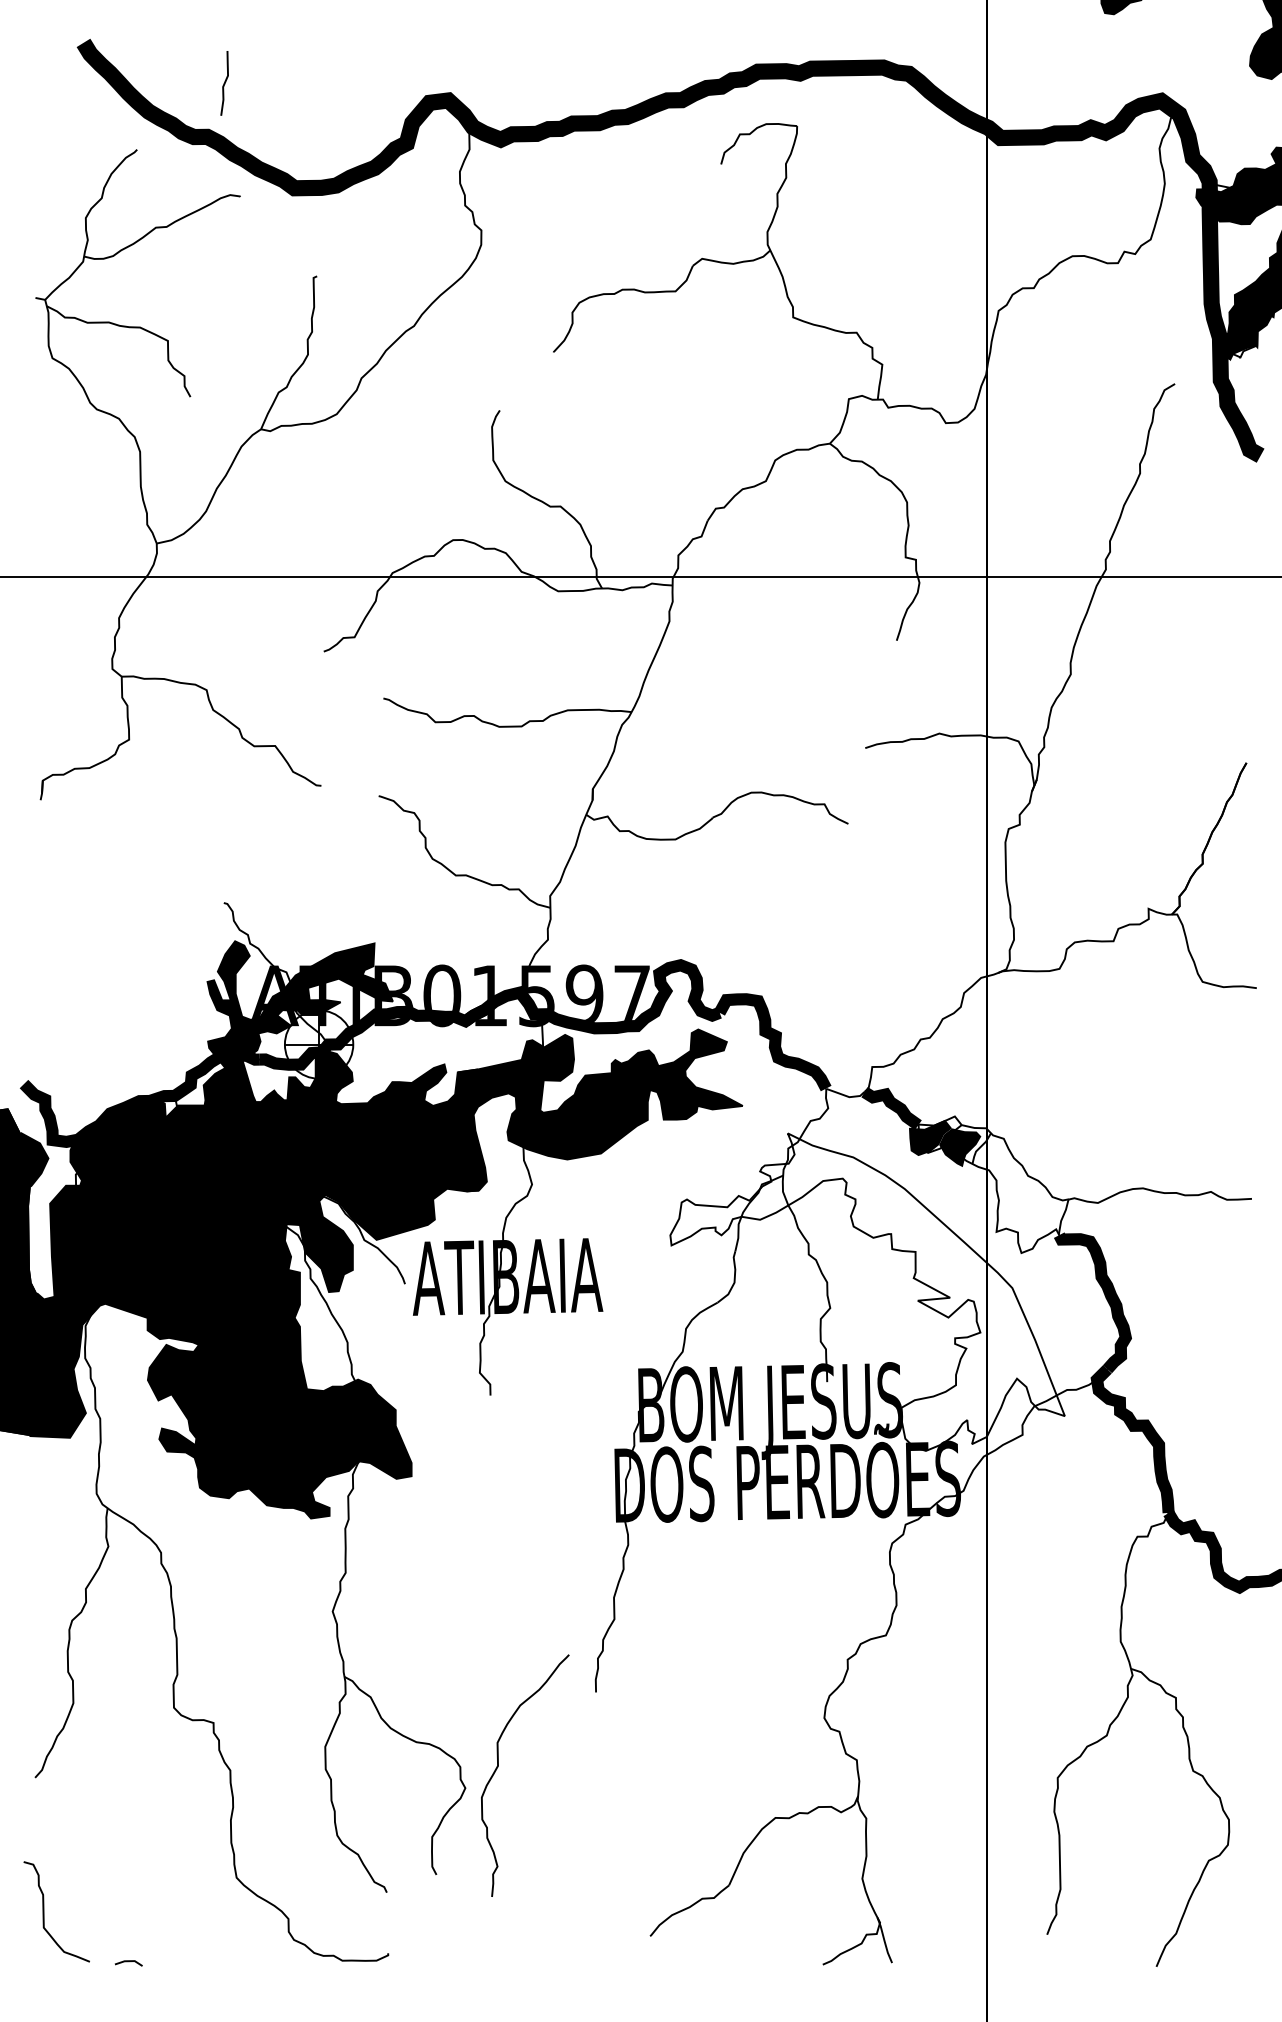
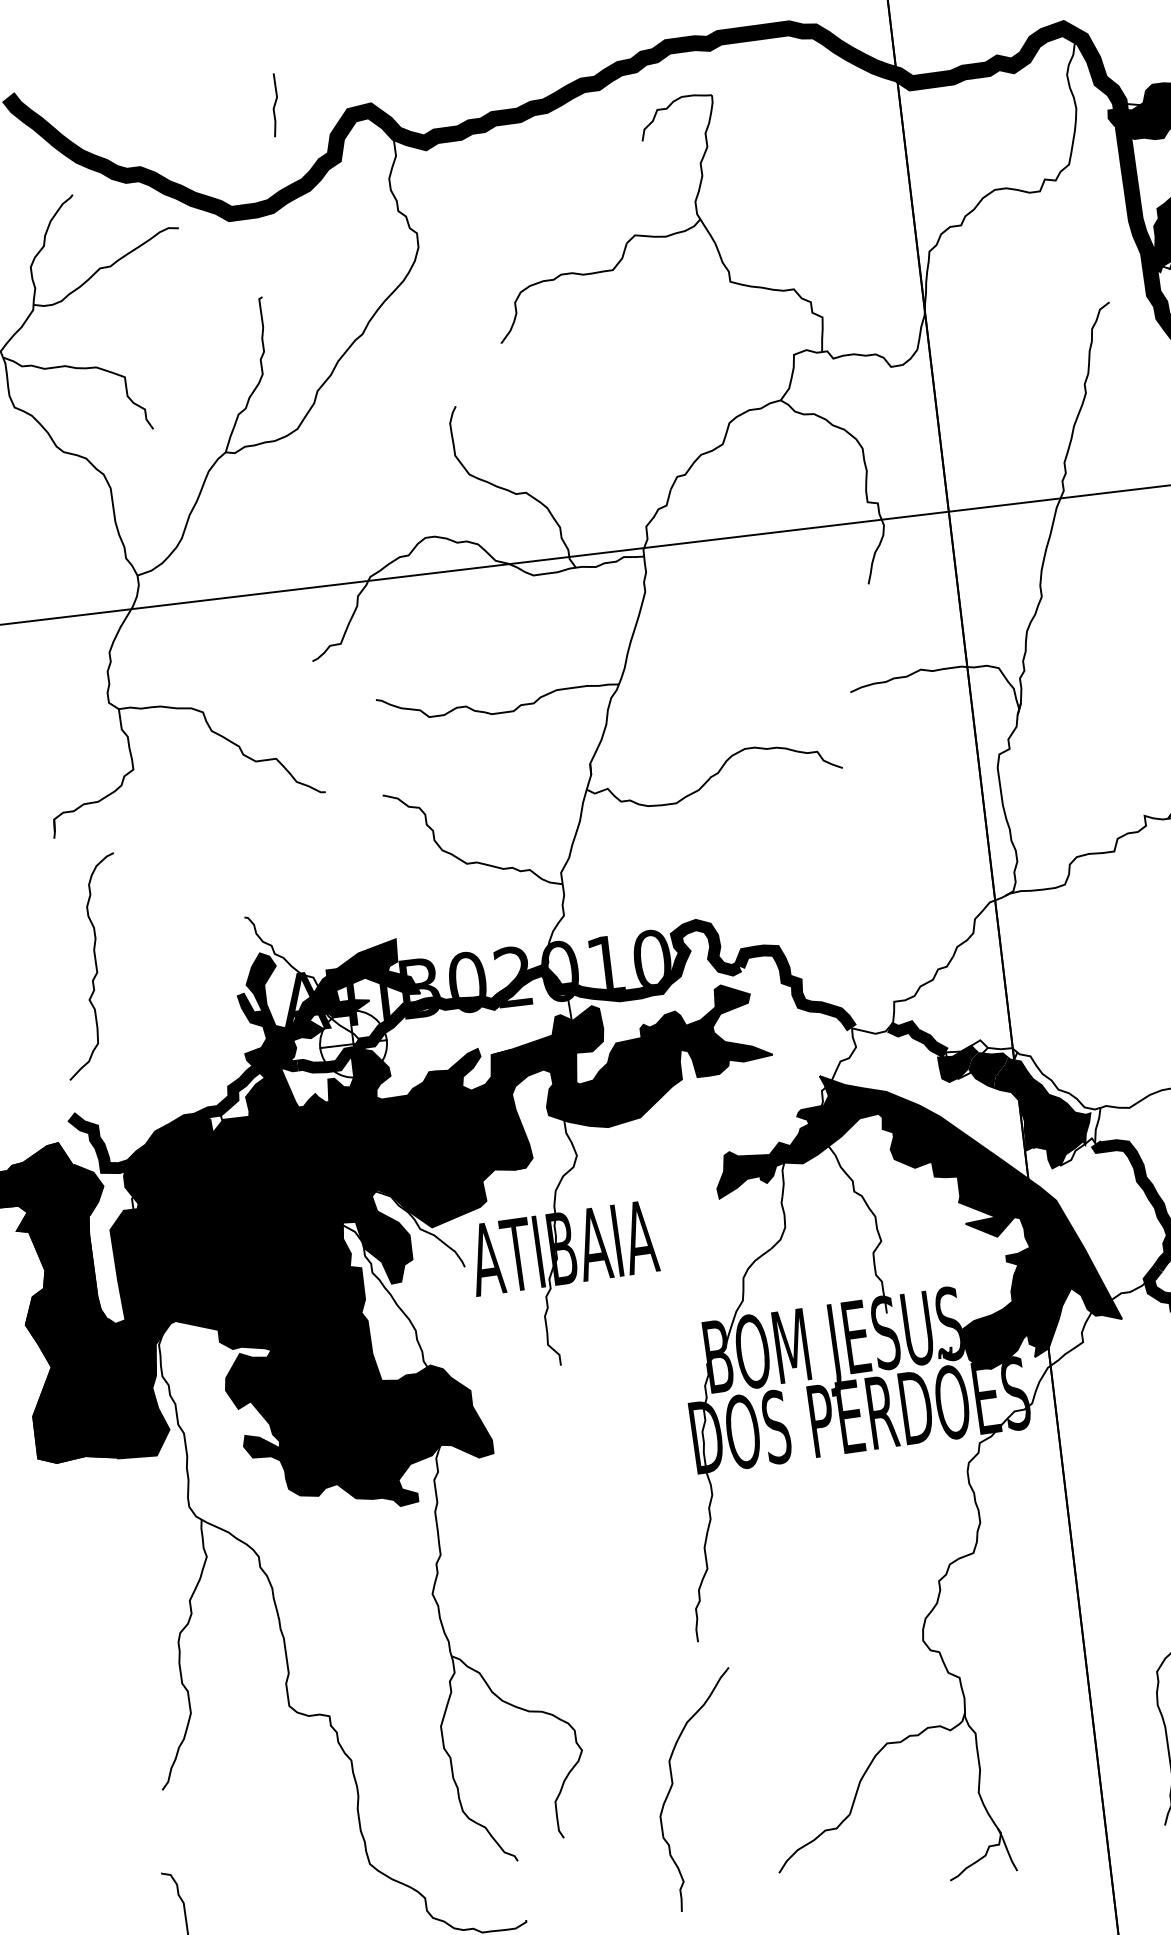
curve: (224, 83) -> (274, 105), moved
curve: (66, 932) -> (94, 964), added
text: (561, 995) -> (583, 968), ATIB01597 -> ATIB02010
fill: (1010, 1196) -> (1043, 1111), added
fill: (867, 1291) -> (915, 1220), added
curve: (498, 1767) -> (673, 1785), moved

